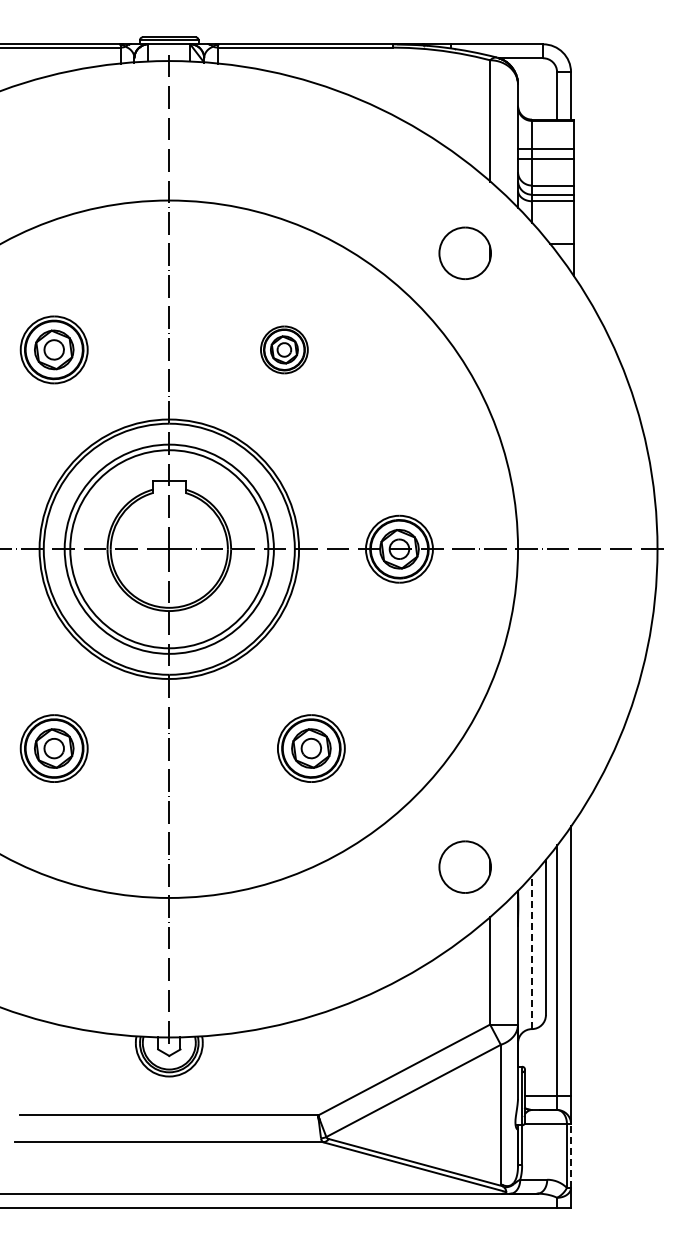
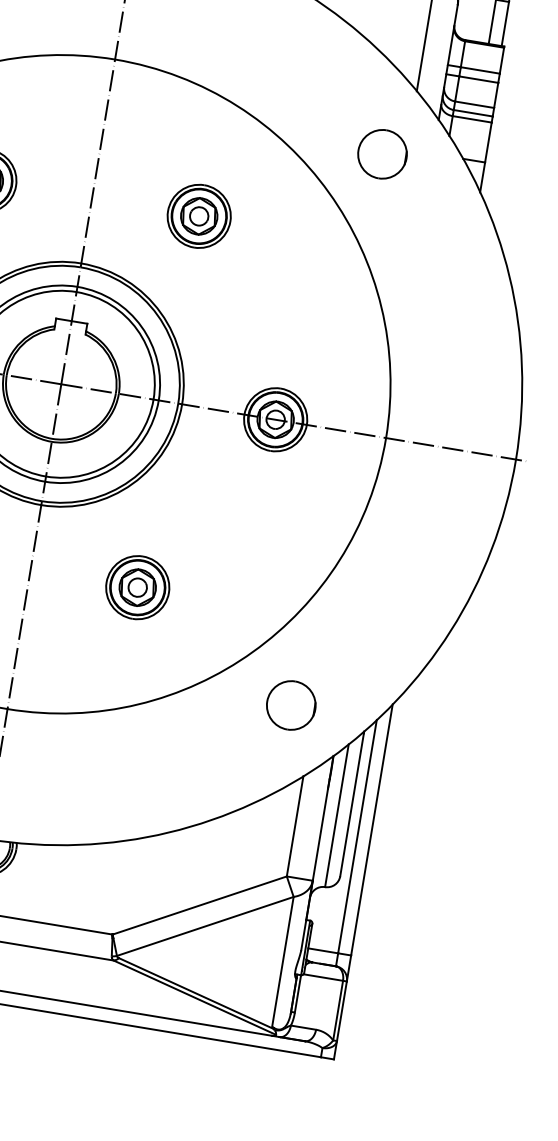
part: (284, 349) -> (199, 216), size x1.43
part: (311, 748) -> (137, 587), moved
part: (464, 866) -> (290, 704), moved
line: (531, 952) -> (336, 815), dashed -> solid
line: (571, 1155) -> (342, 1010), dashed -> solid

